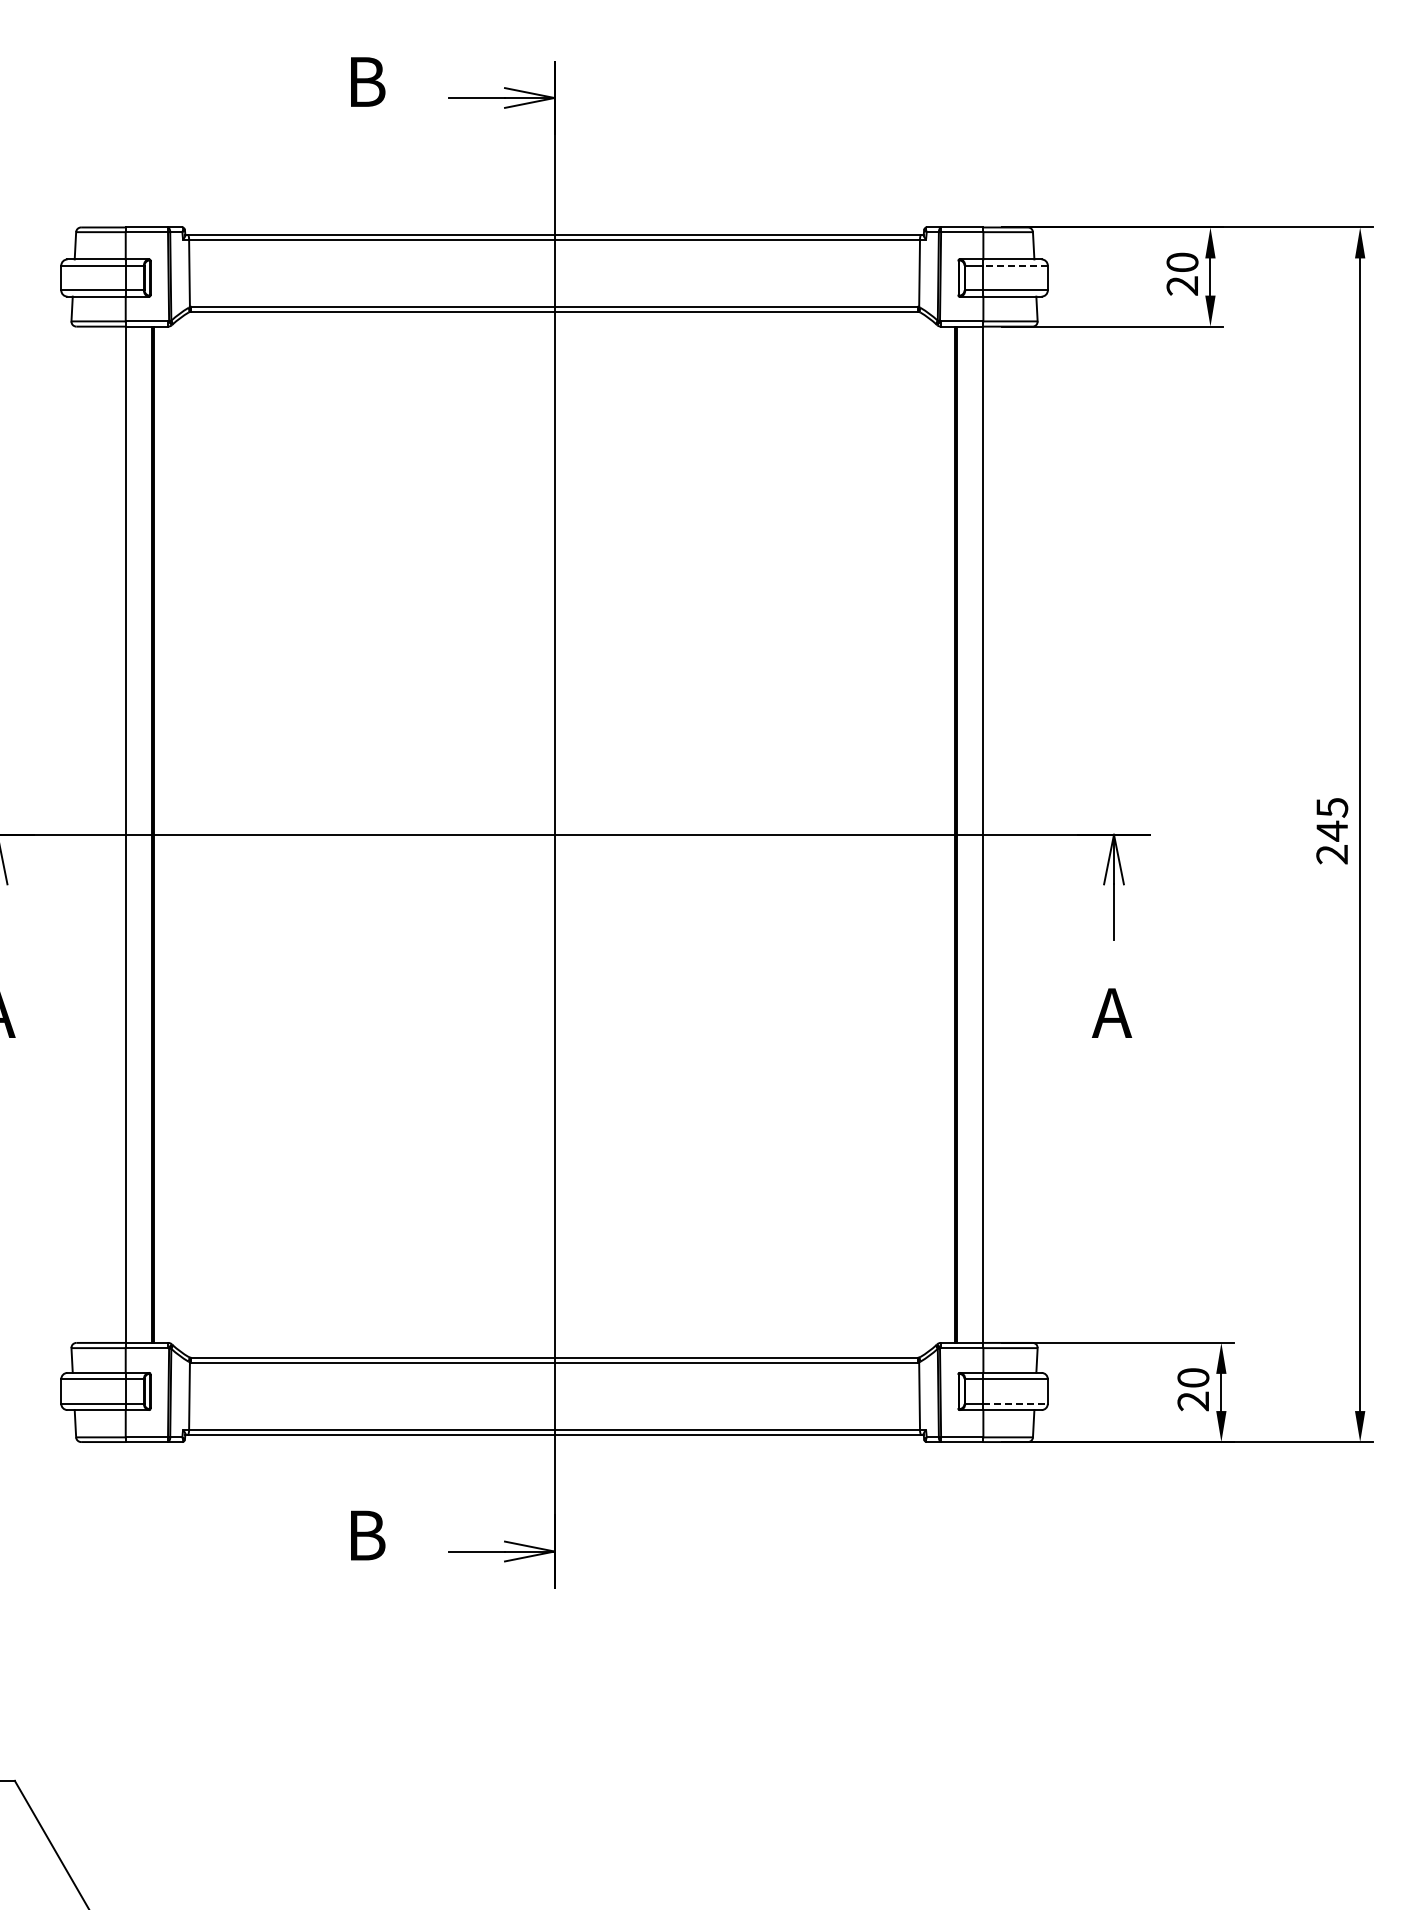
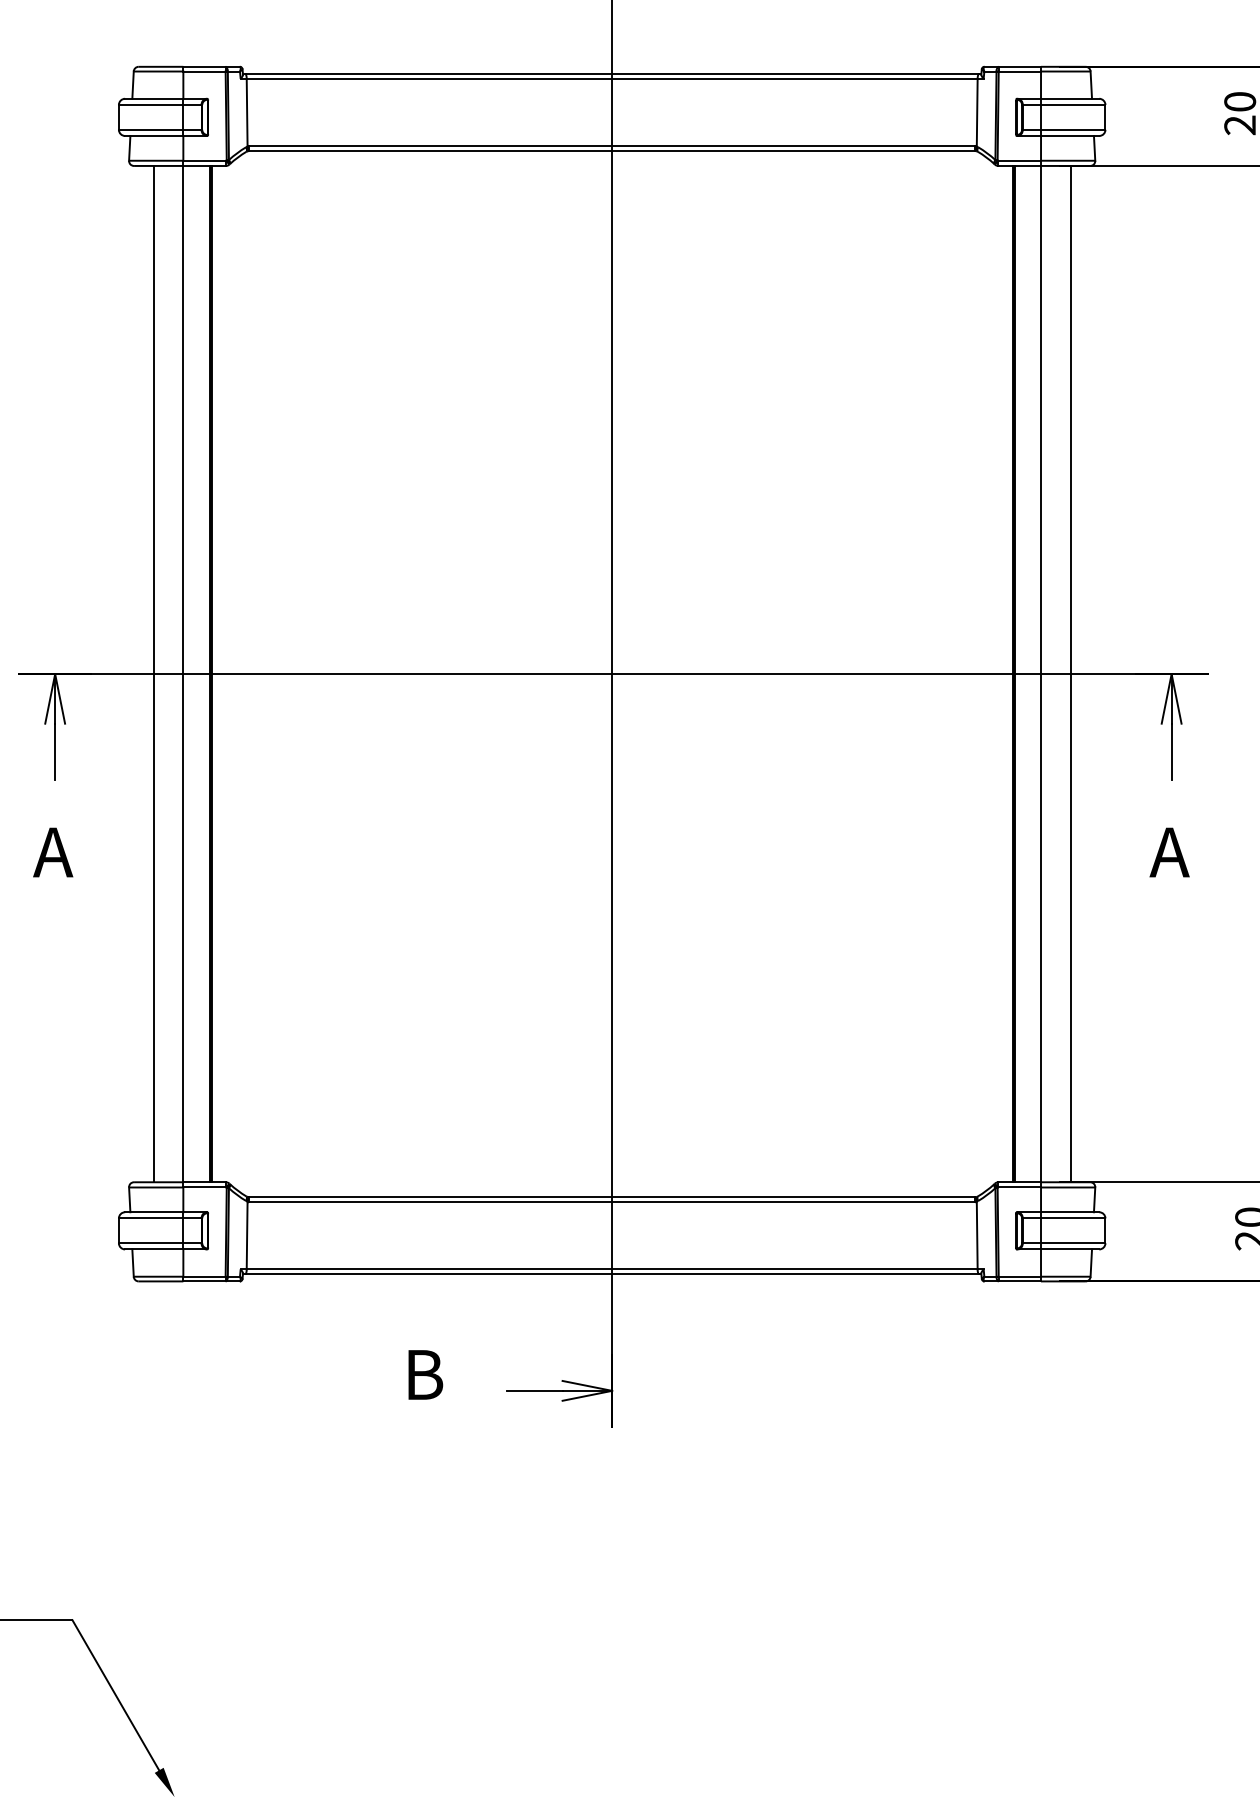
line: (1015, 265) -> (1073, 104), dashed -> solid
line: (95, 834) -> (153, 673), added
line: (1013, 834) -> (1071, 673), added
line: (1016, 1403) -> (1074, 1242), dashed -> solid

